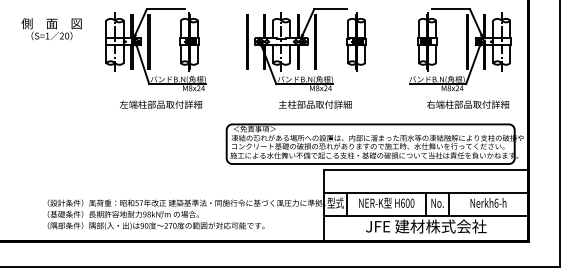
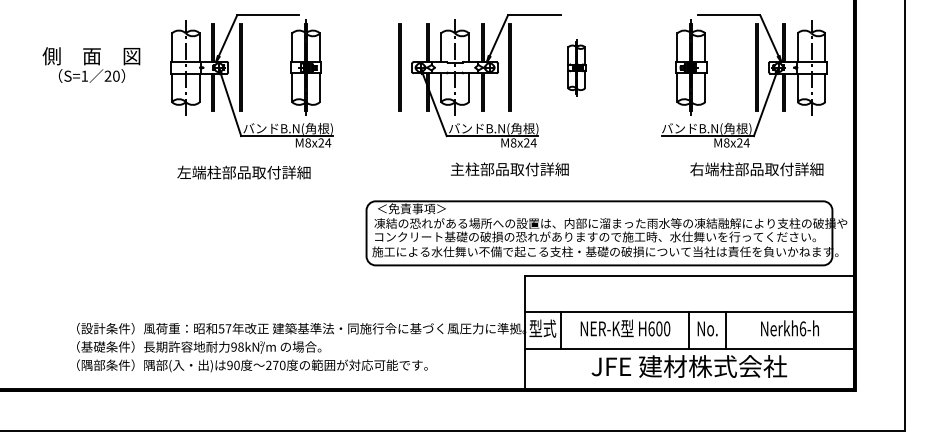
text: (51, 29) -> (91, 65), moved
part: (356, 41) -> (576, 67), size x0.6
text: (161, 104) -> (244, 172), moved

